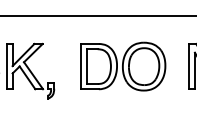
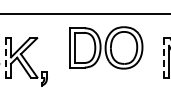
line: (7, 66) -> (6, 57), solid -> dashed
part: (123, 66) -> (106, 47), moved
line: (189, 66) -> (164, 57), solid -> dashed

